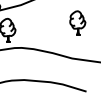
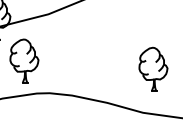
part: (77, 22) -> (152, 68), moved

